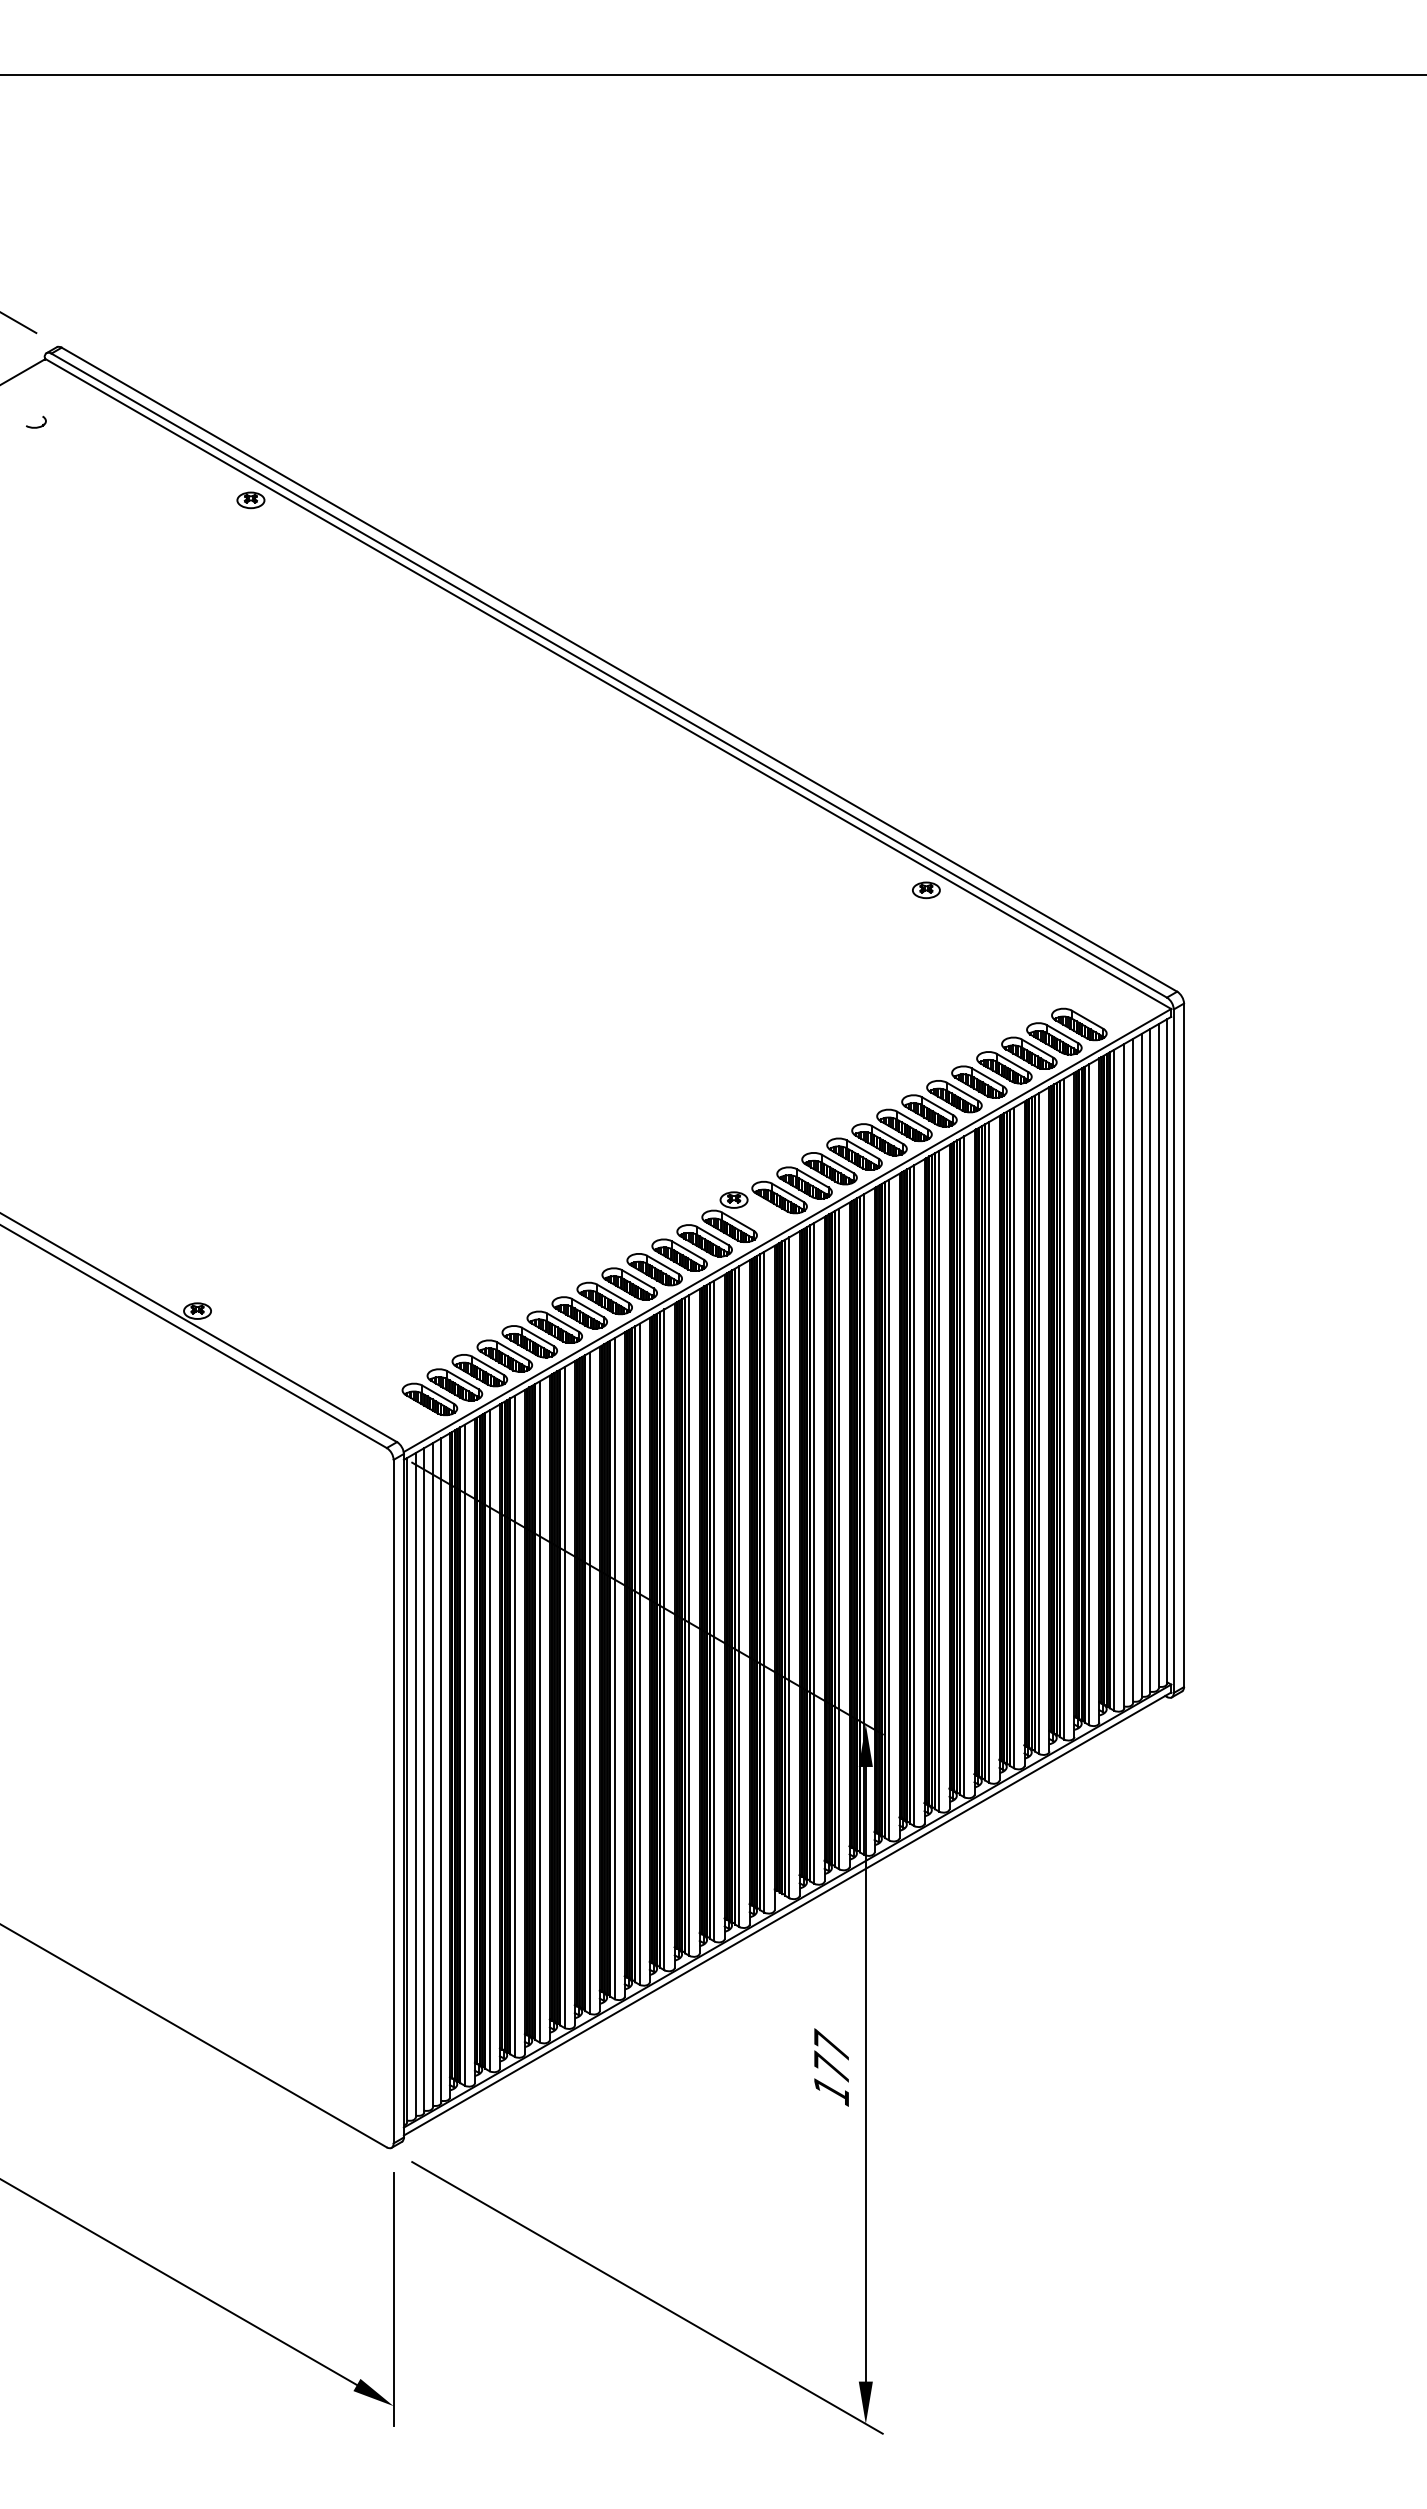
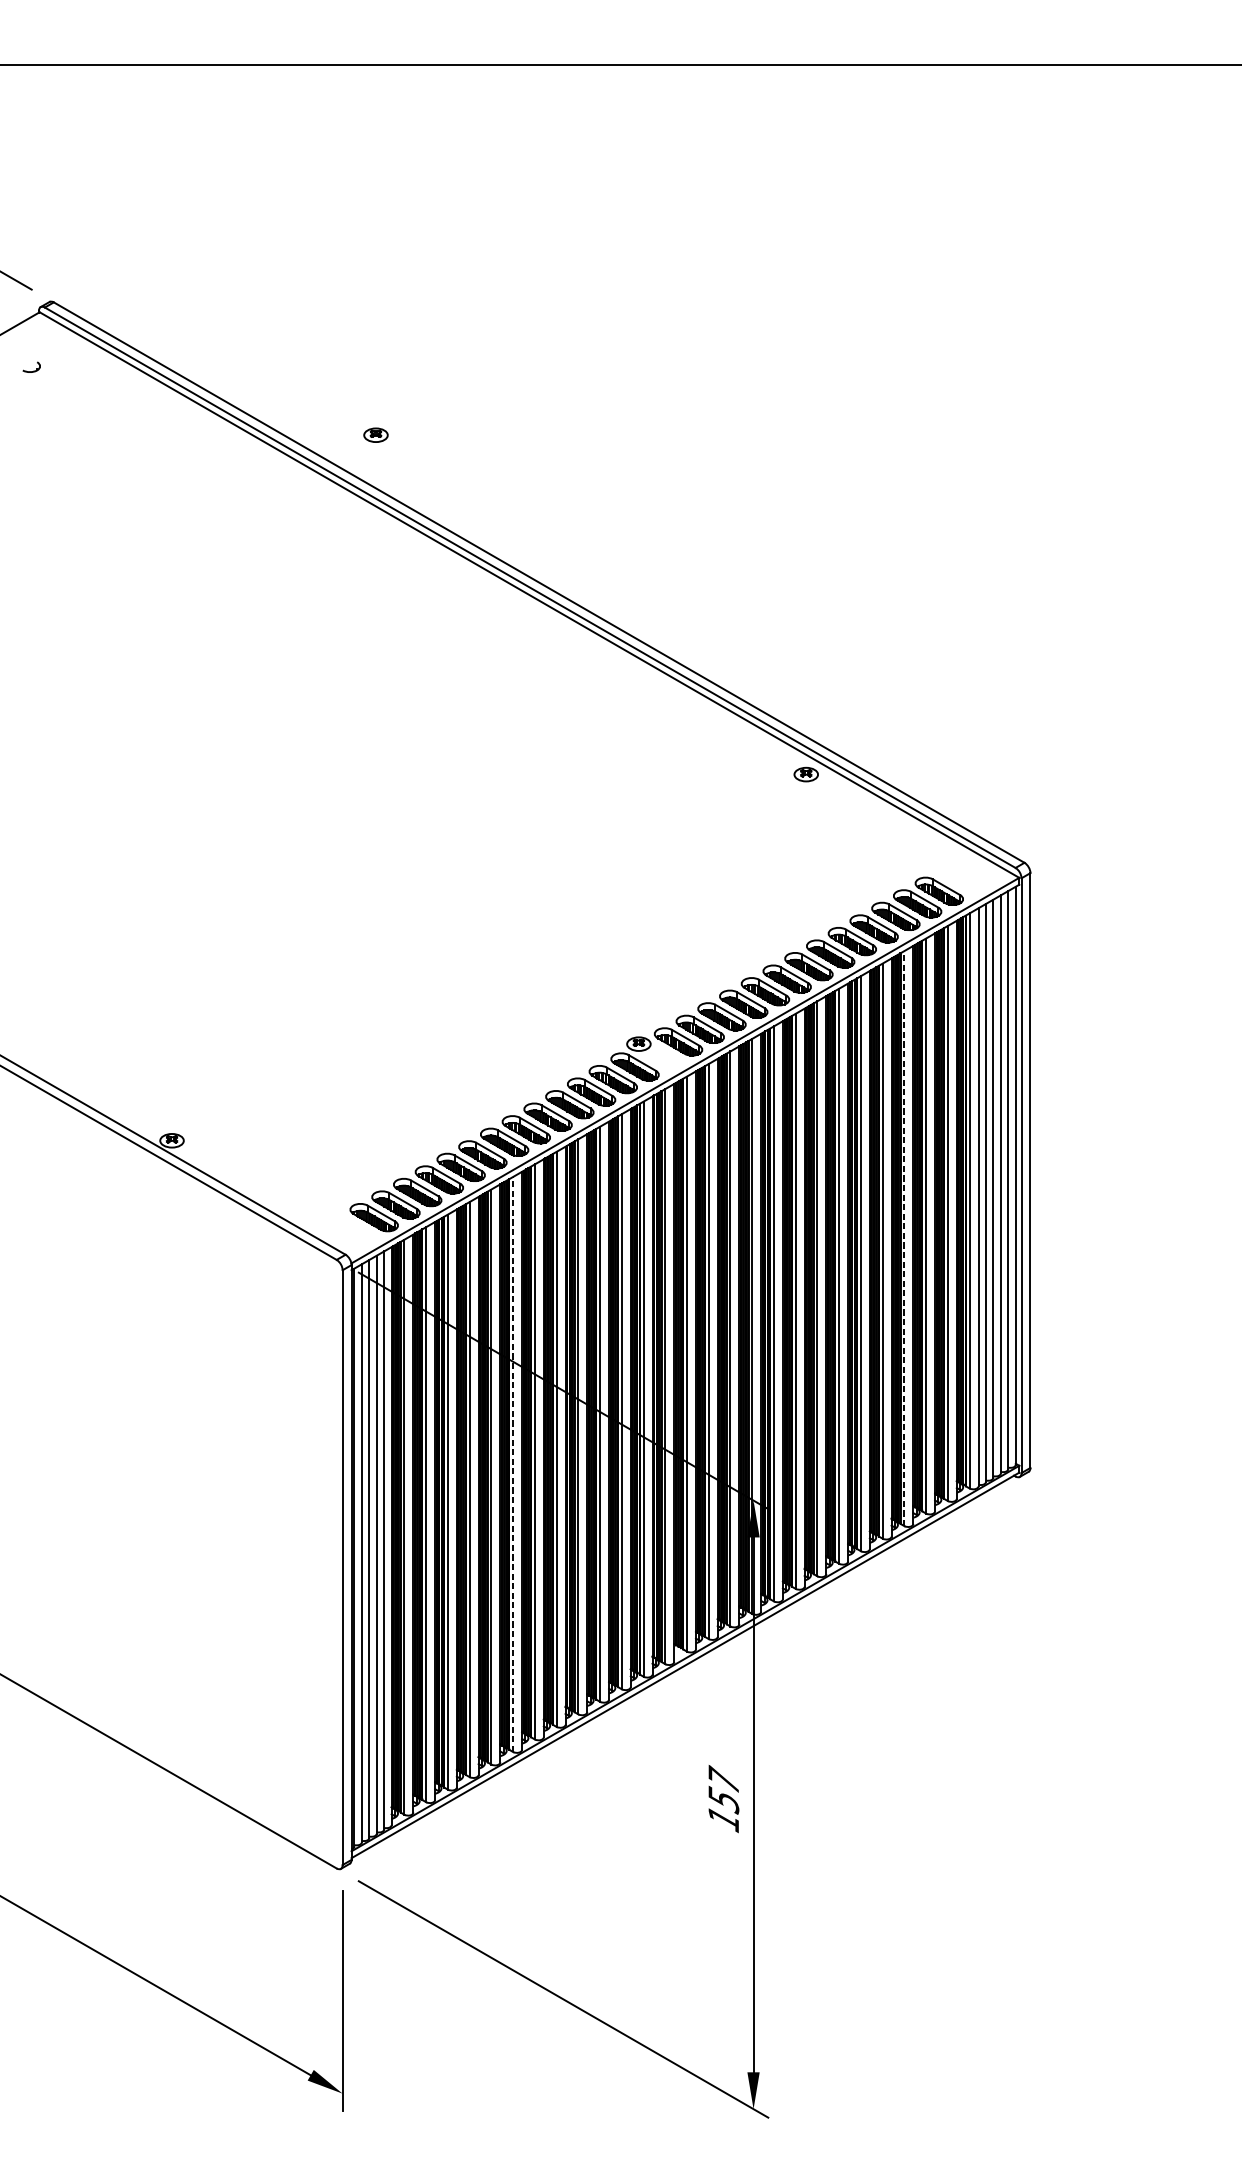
part: (250, 500) -> (375, 435), moved
line: (1039, 1423) -> (904, 1238), solid -> dashed
line: (589, 1682) -> (513, 1463), solid -> dashed
text: (831, 2067) -> (723, 1798), 177 -> 157

